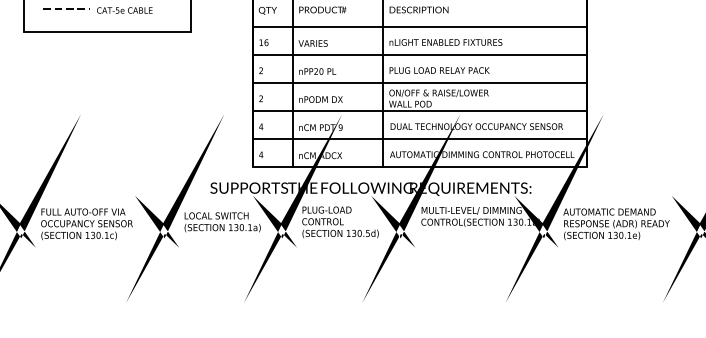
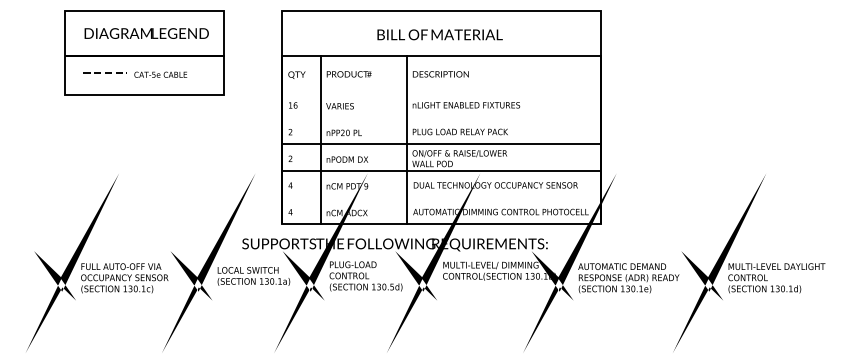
line: (419, 26) -> (441, 90), removed
line: (419, 55) -> (441, 117), removed
line: (419, 139) -> (441, 197), removed

